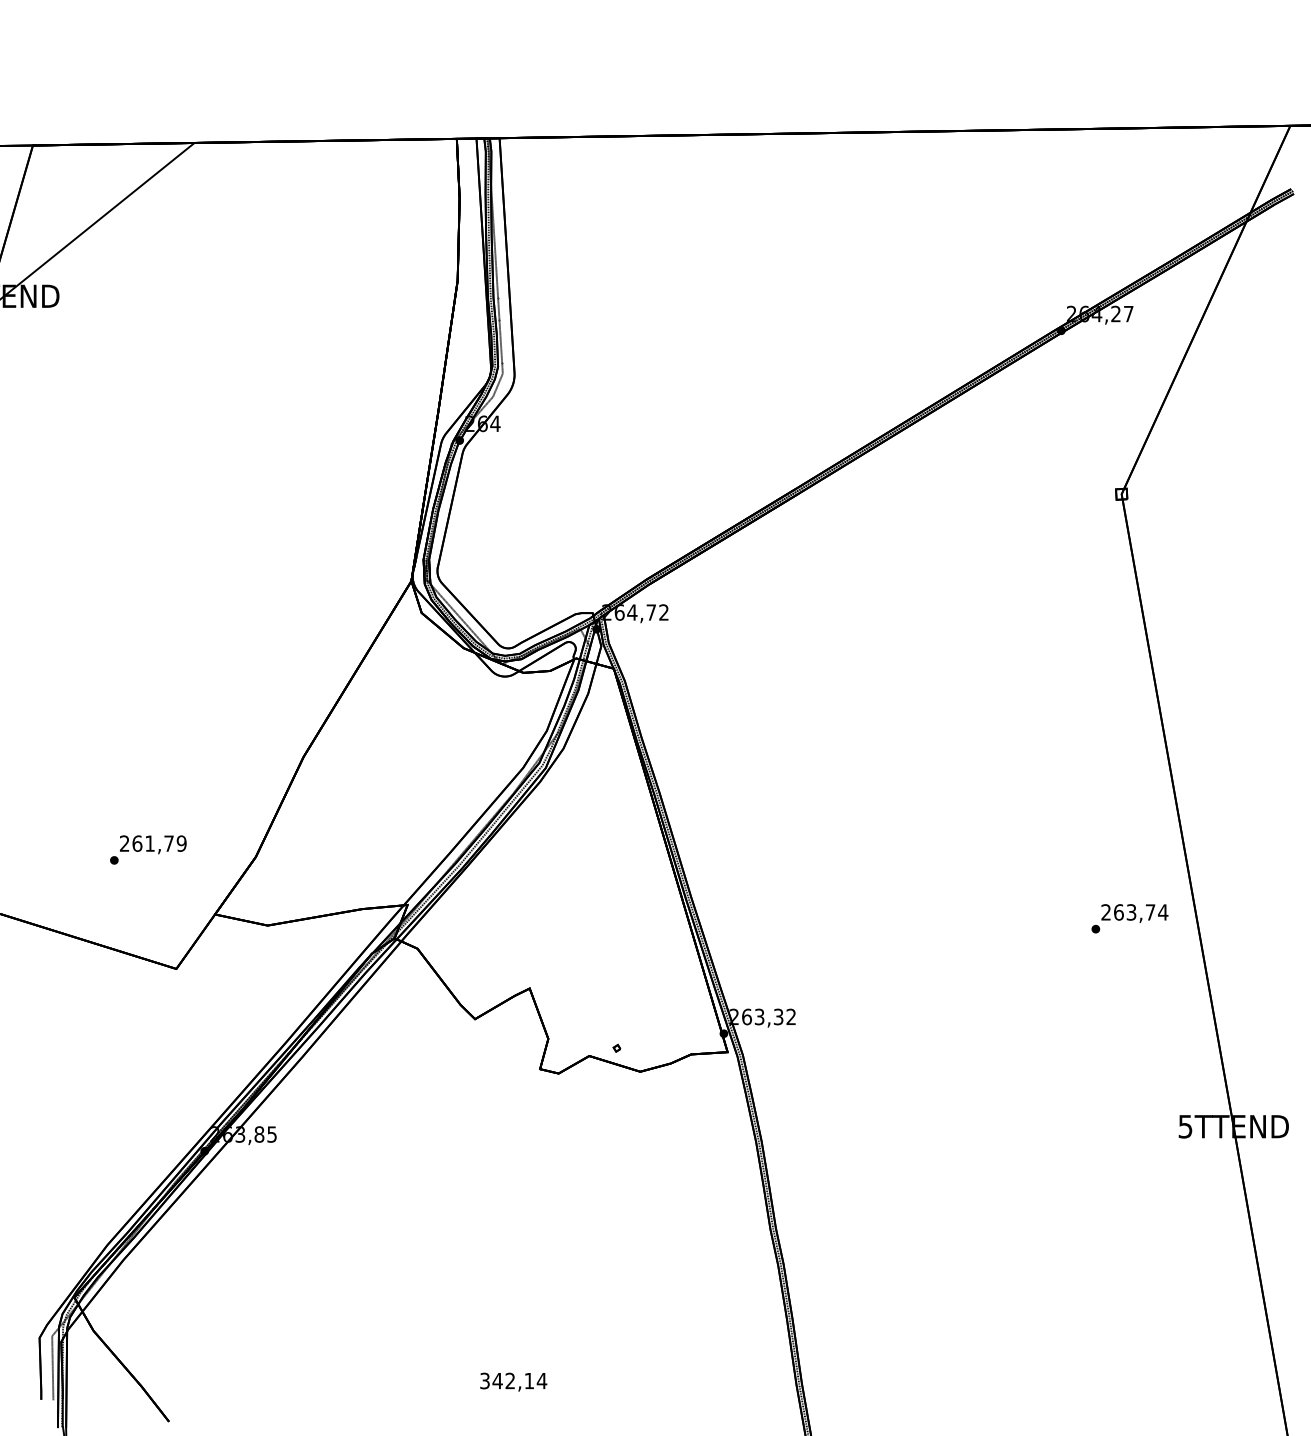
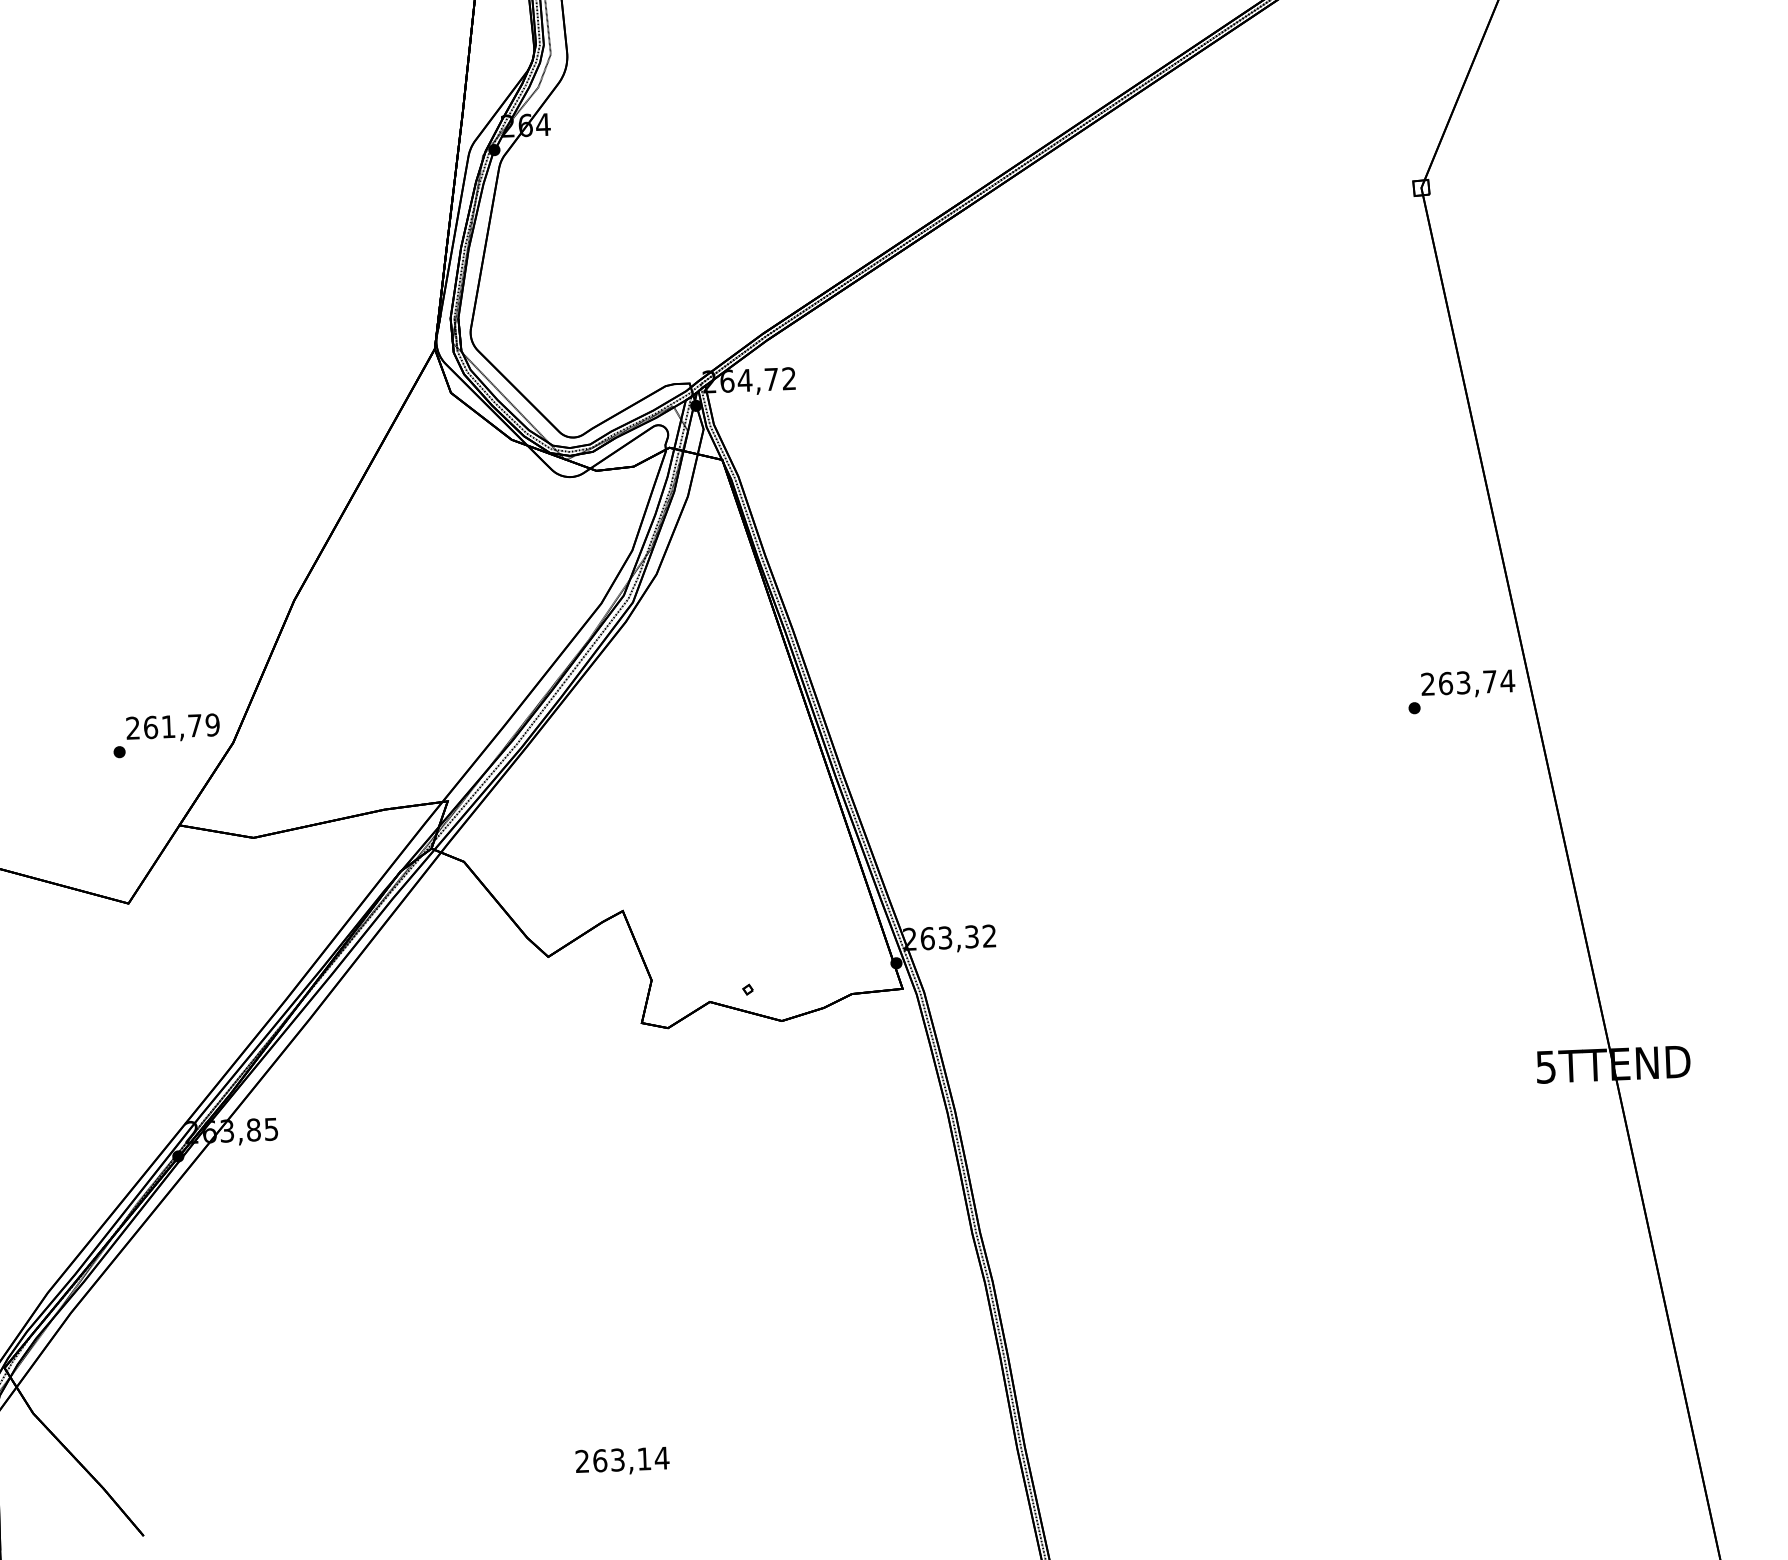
text: (148, 849) -> (166, 735), moved
text: (1129, 918) -> (1460, 691), moved
text: (497, 1380) -> (599, 1460), 342,14 -> 263,14

